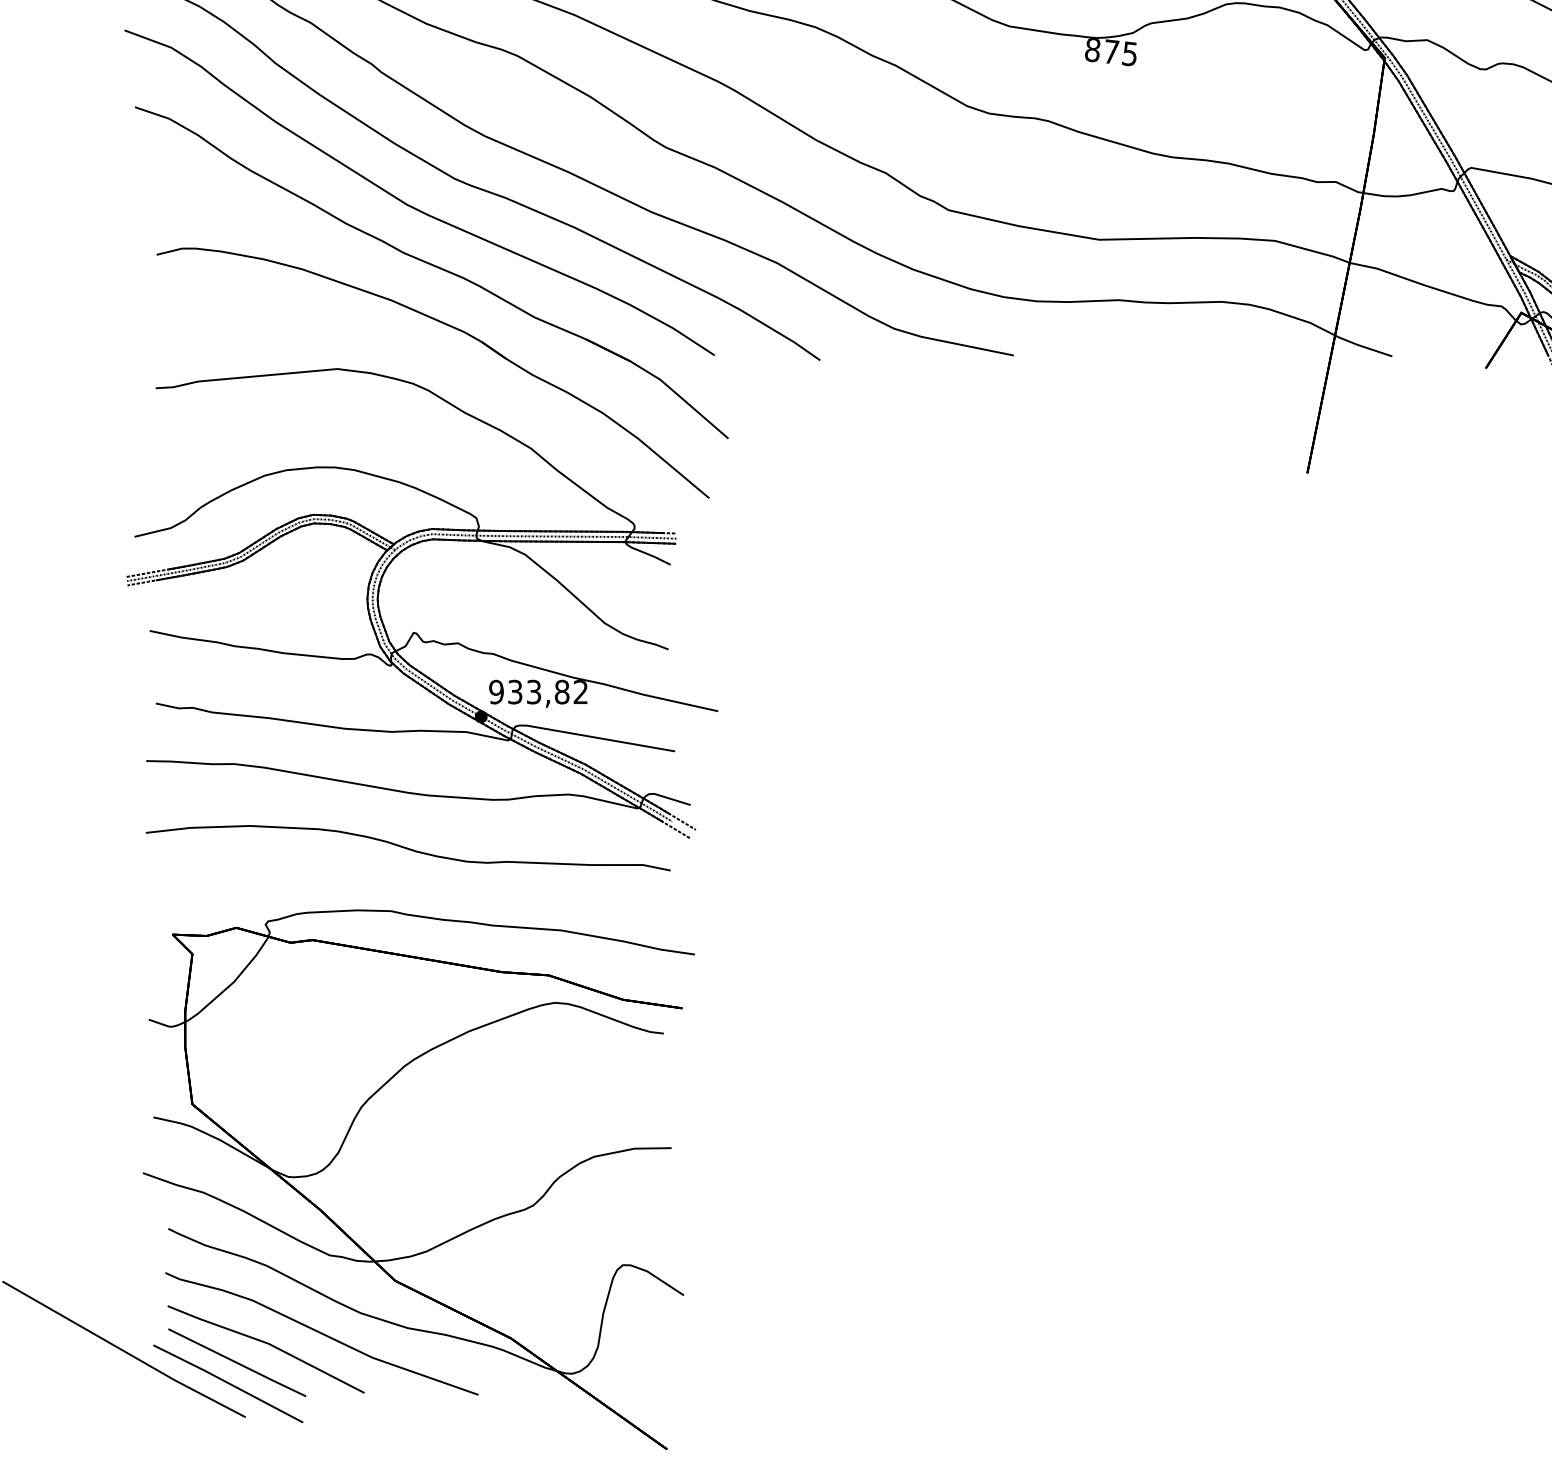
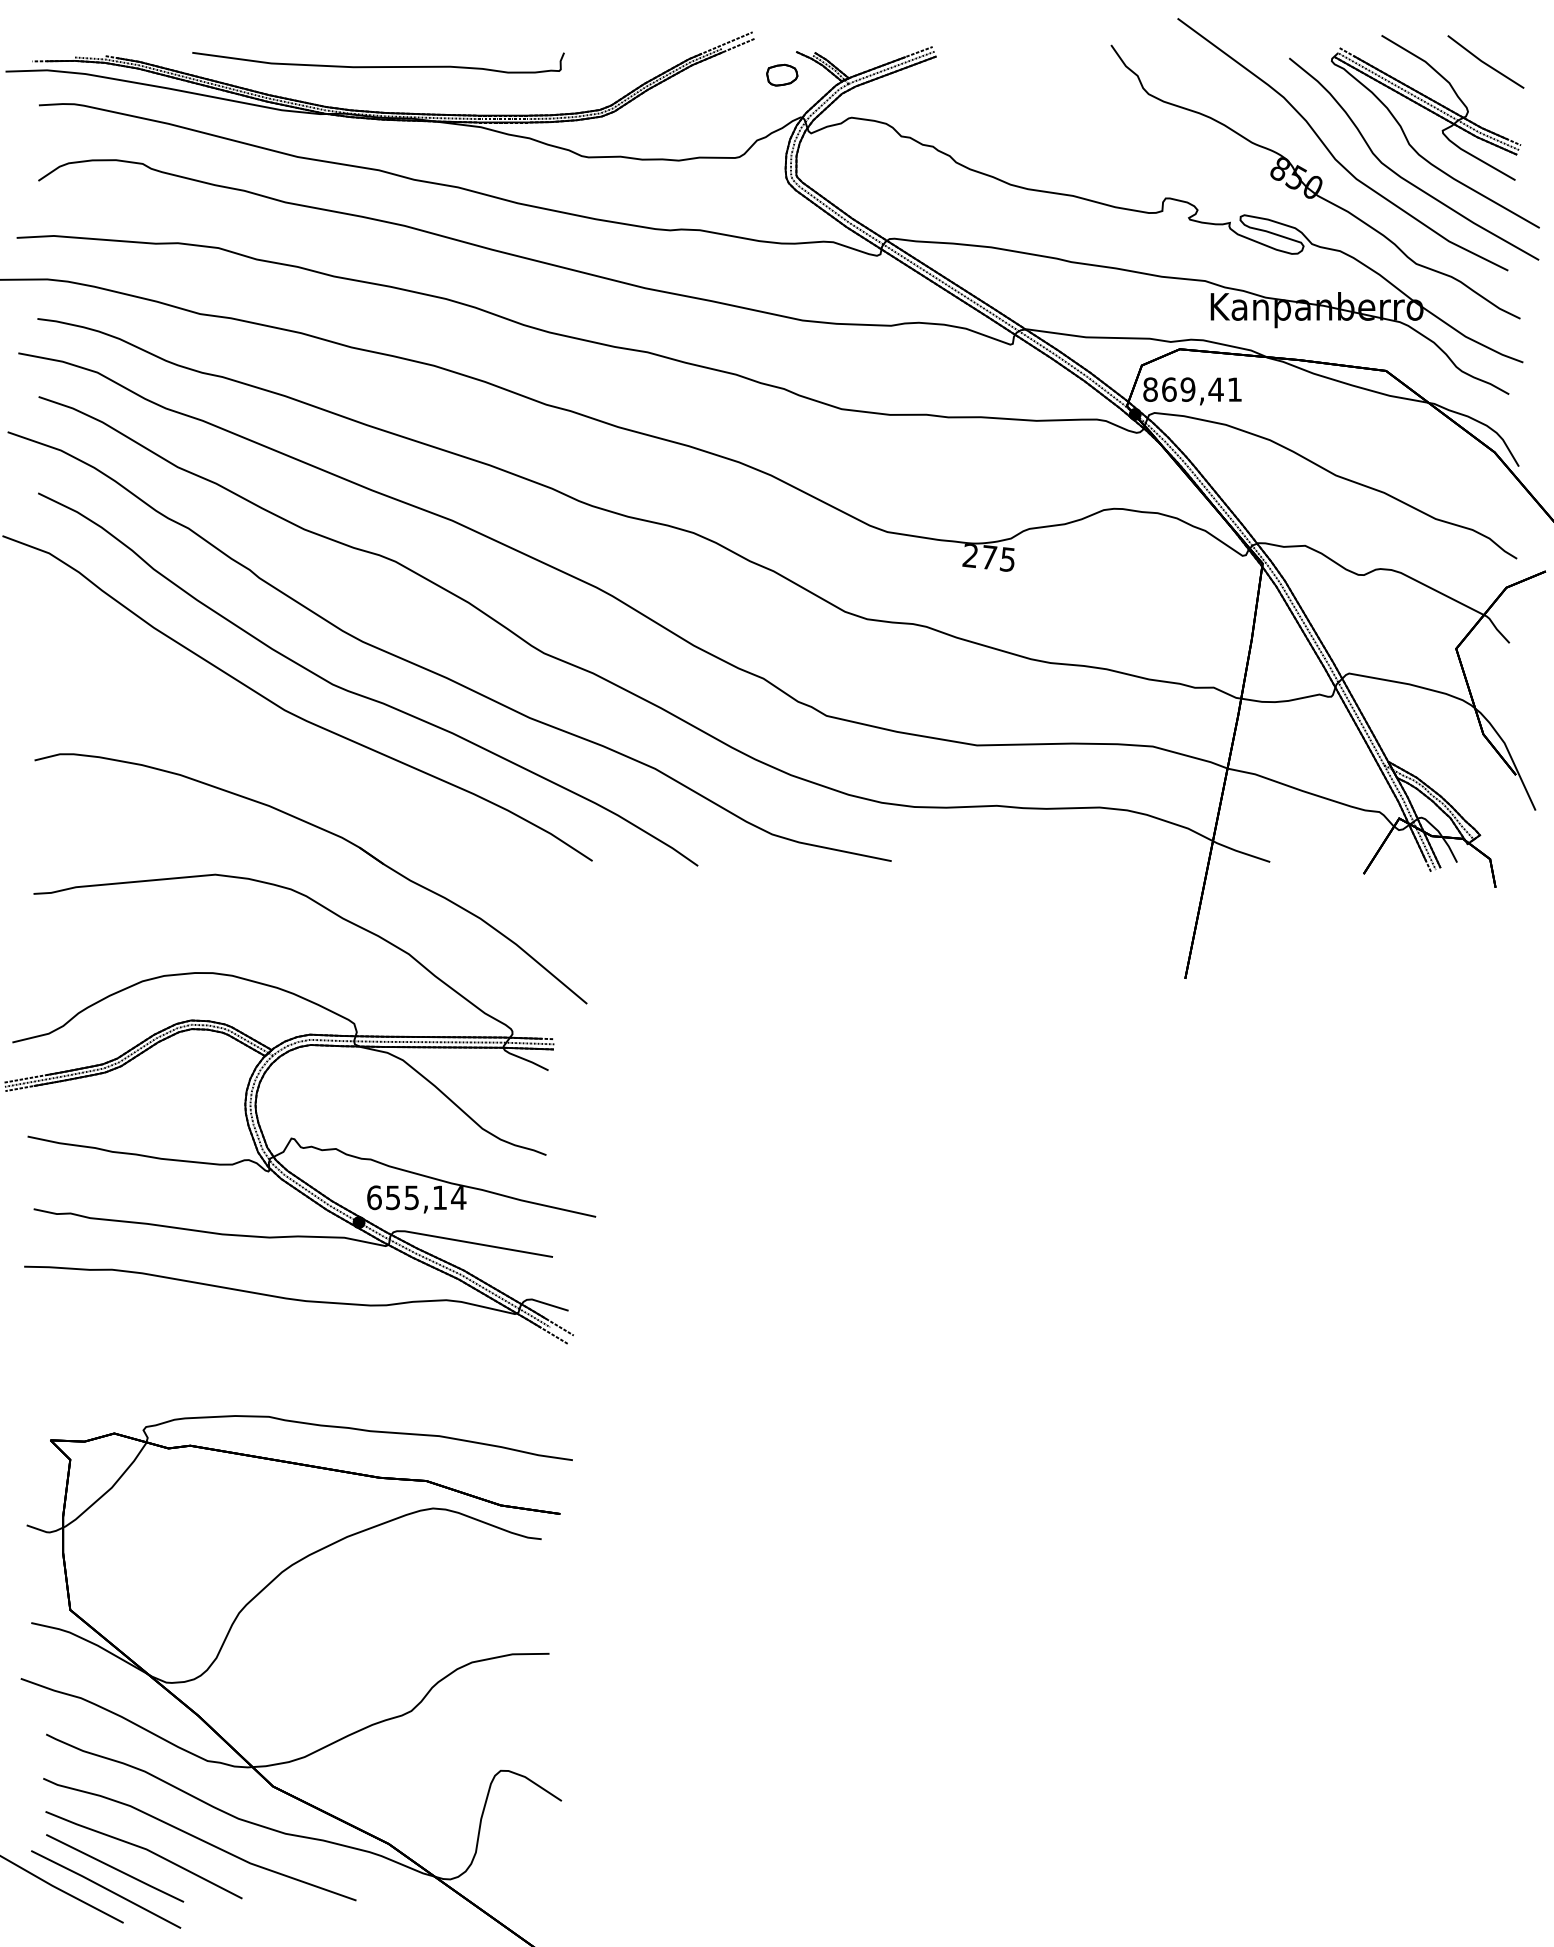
text: (1092, 50) -> (970, 556), 875 -> 275
part: (433, 266) -> (311, 772), removed
text: (538, 691) -> (416, 1197), 933,82 -> 655,14
part: (407, 847) -> (285, 1353), removed

